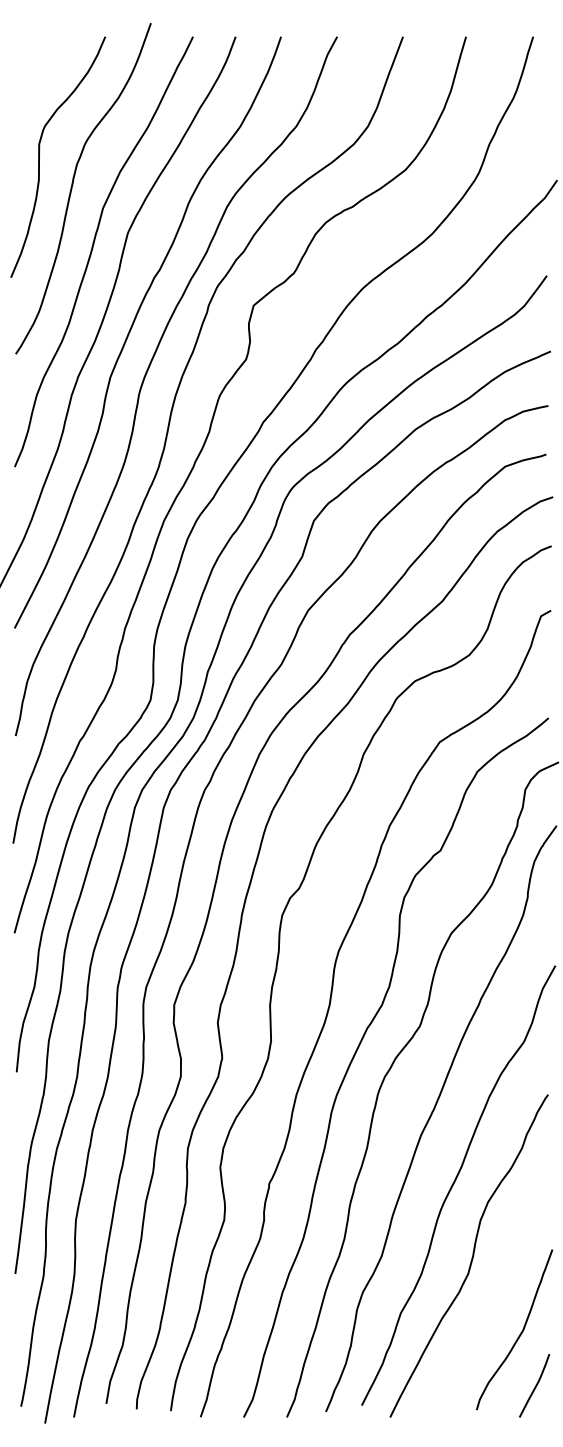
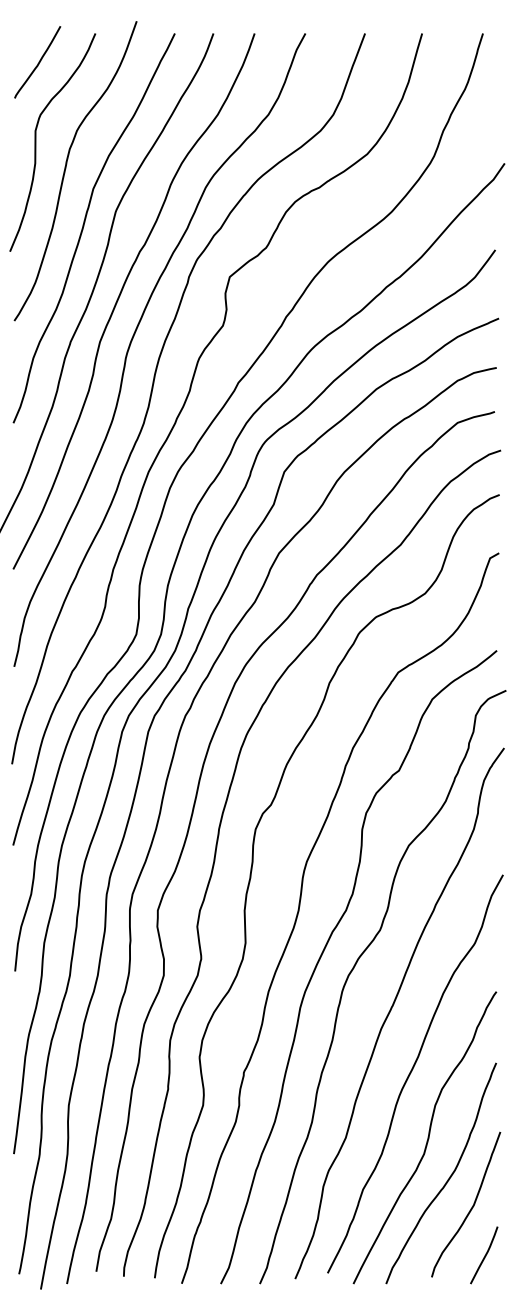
curve: (42, 68) -> (38, 62), added
curve: (494, 1302) -> (447, 1179), added

